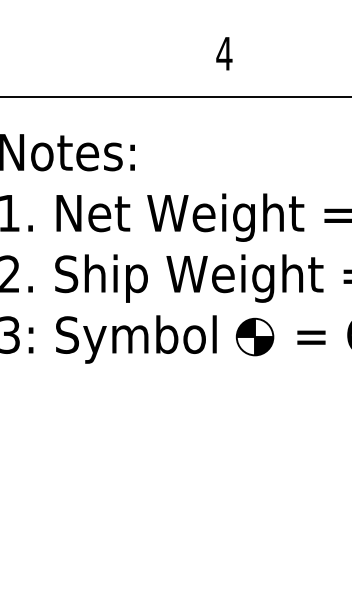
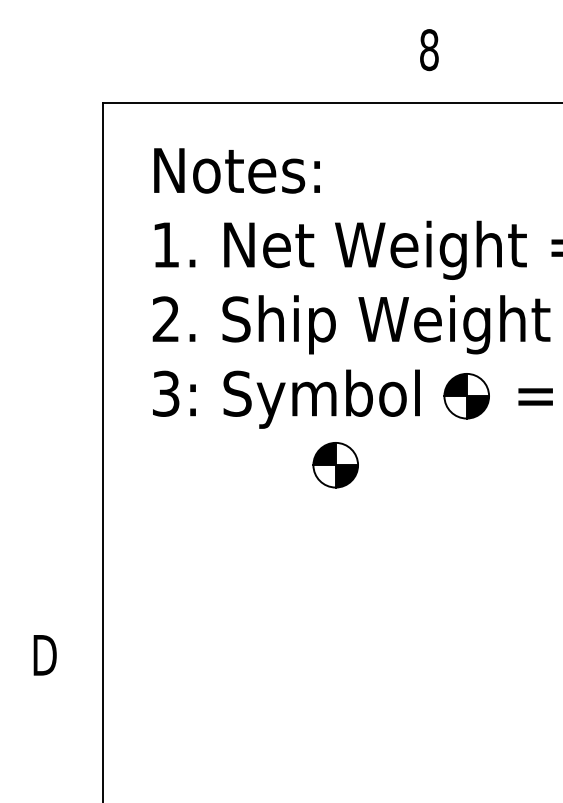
text: (224, 54) -> (429, 50), 4 -> 8
part: (147, 393) -> (335, 465), added

